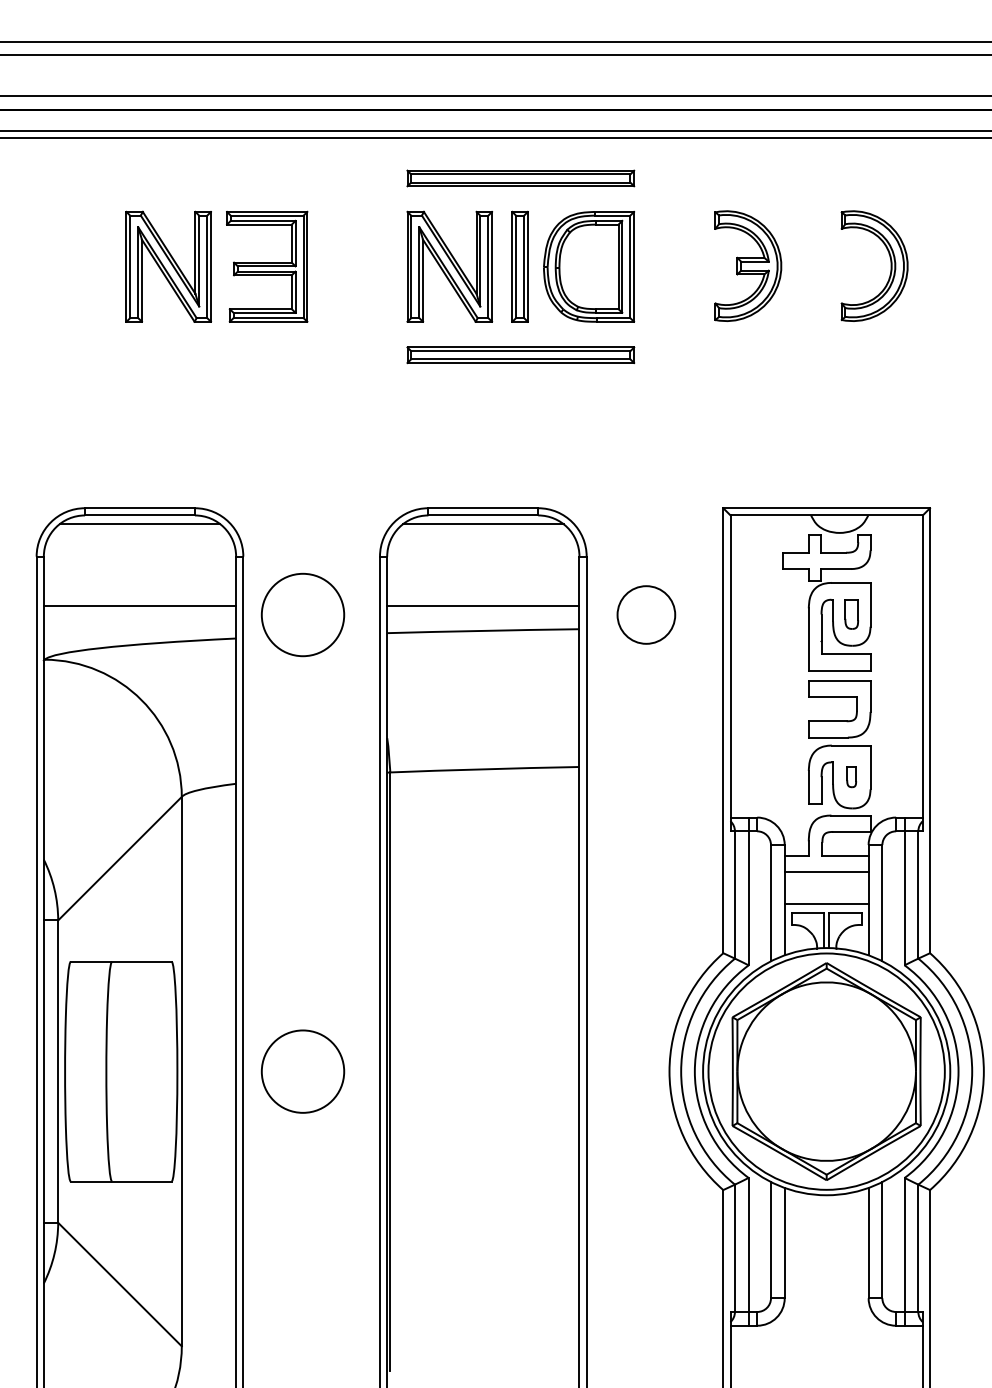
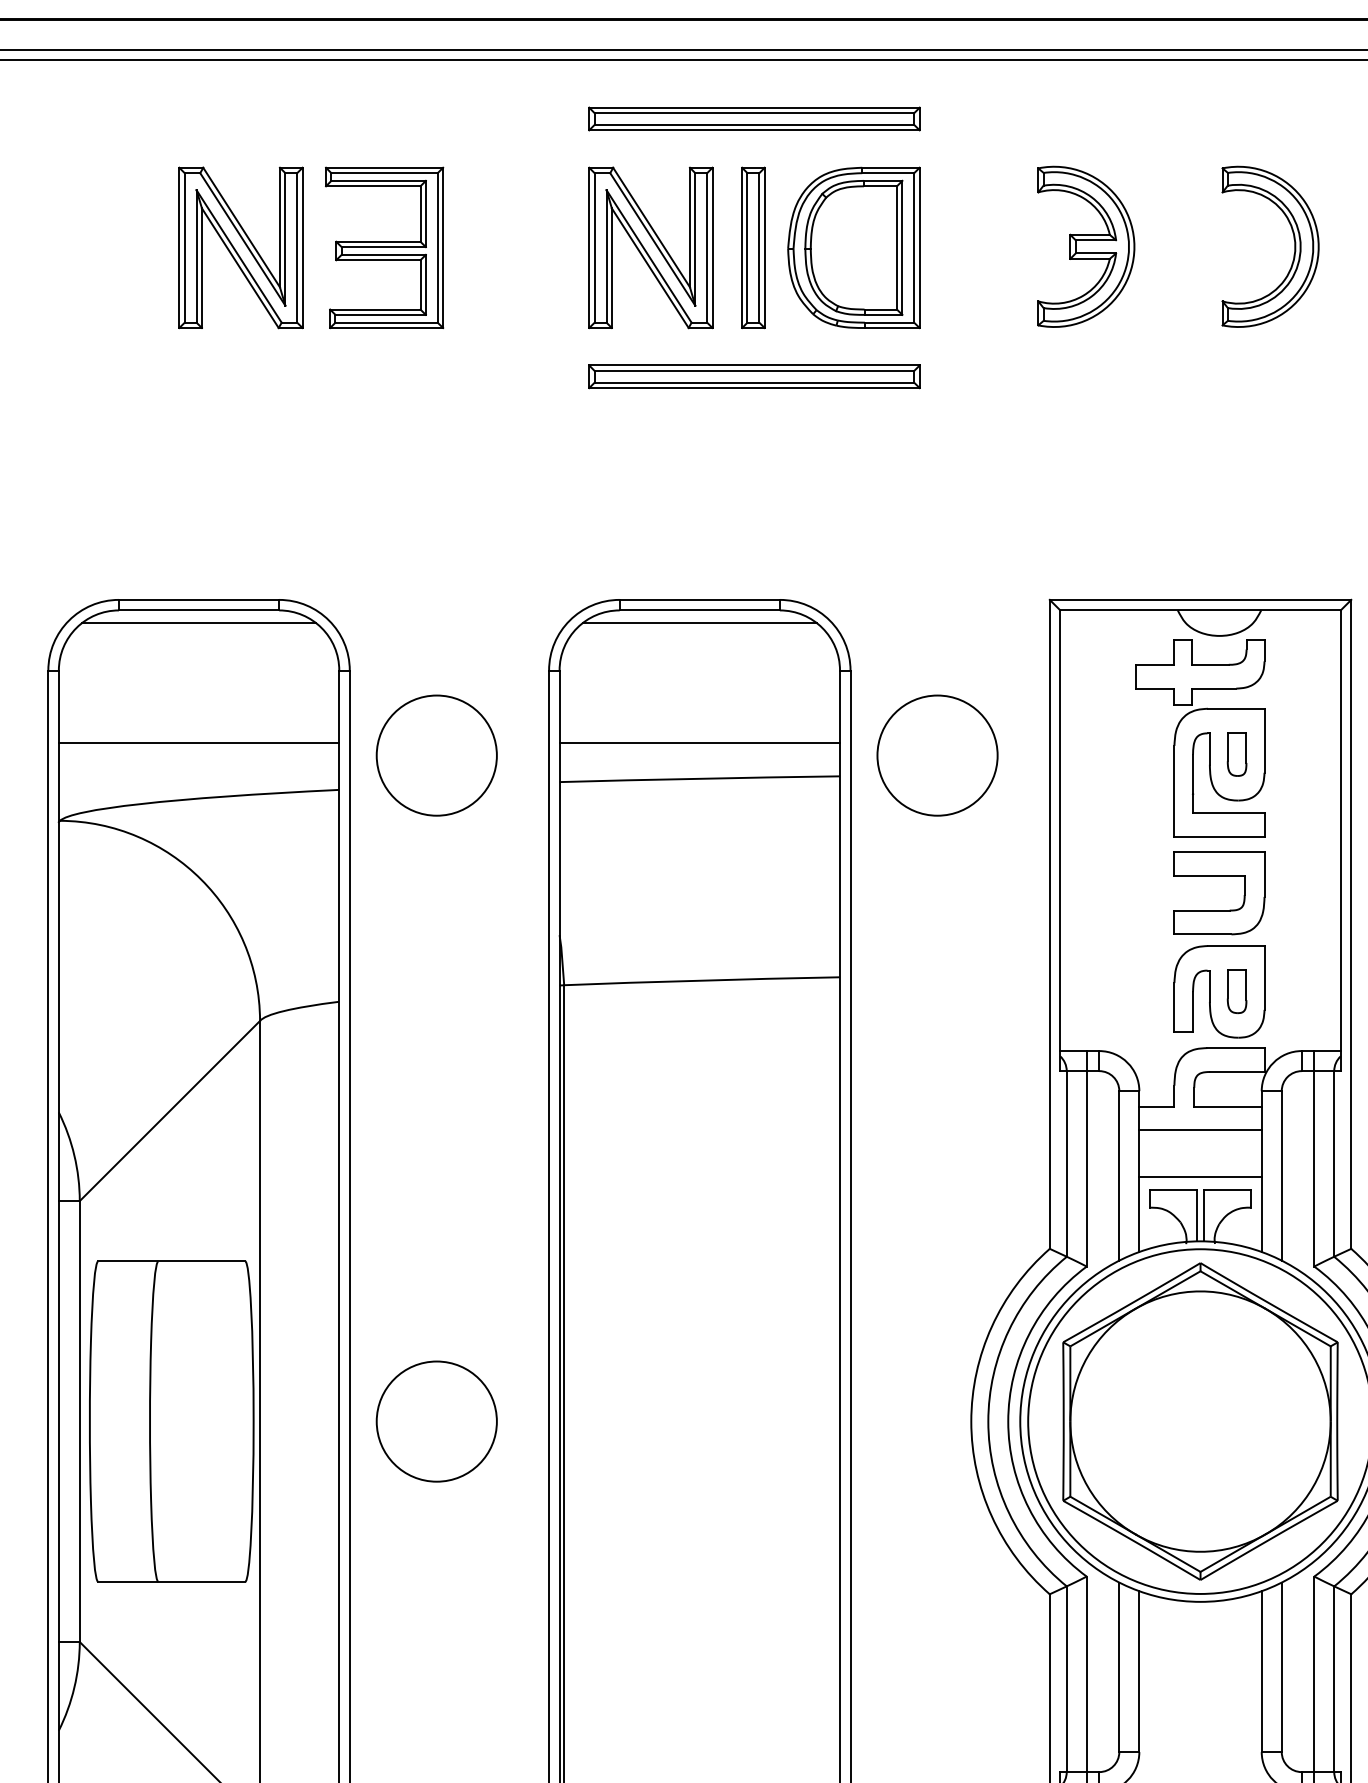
circle: (646, 614) -> (937, 754), size x1.43
part: (851, 776) -> (1236, 991), size x1.43

